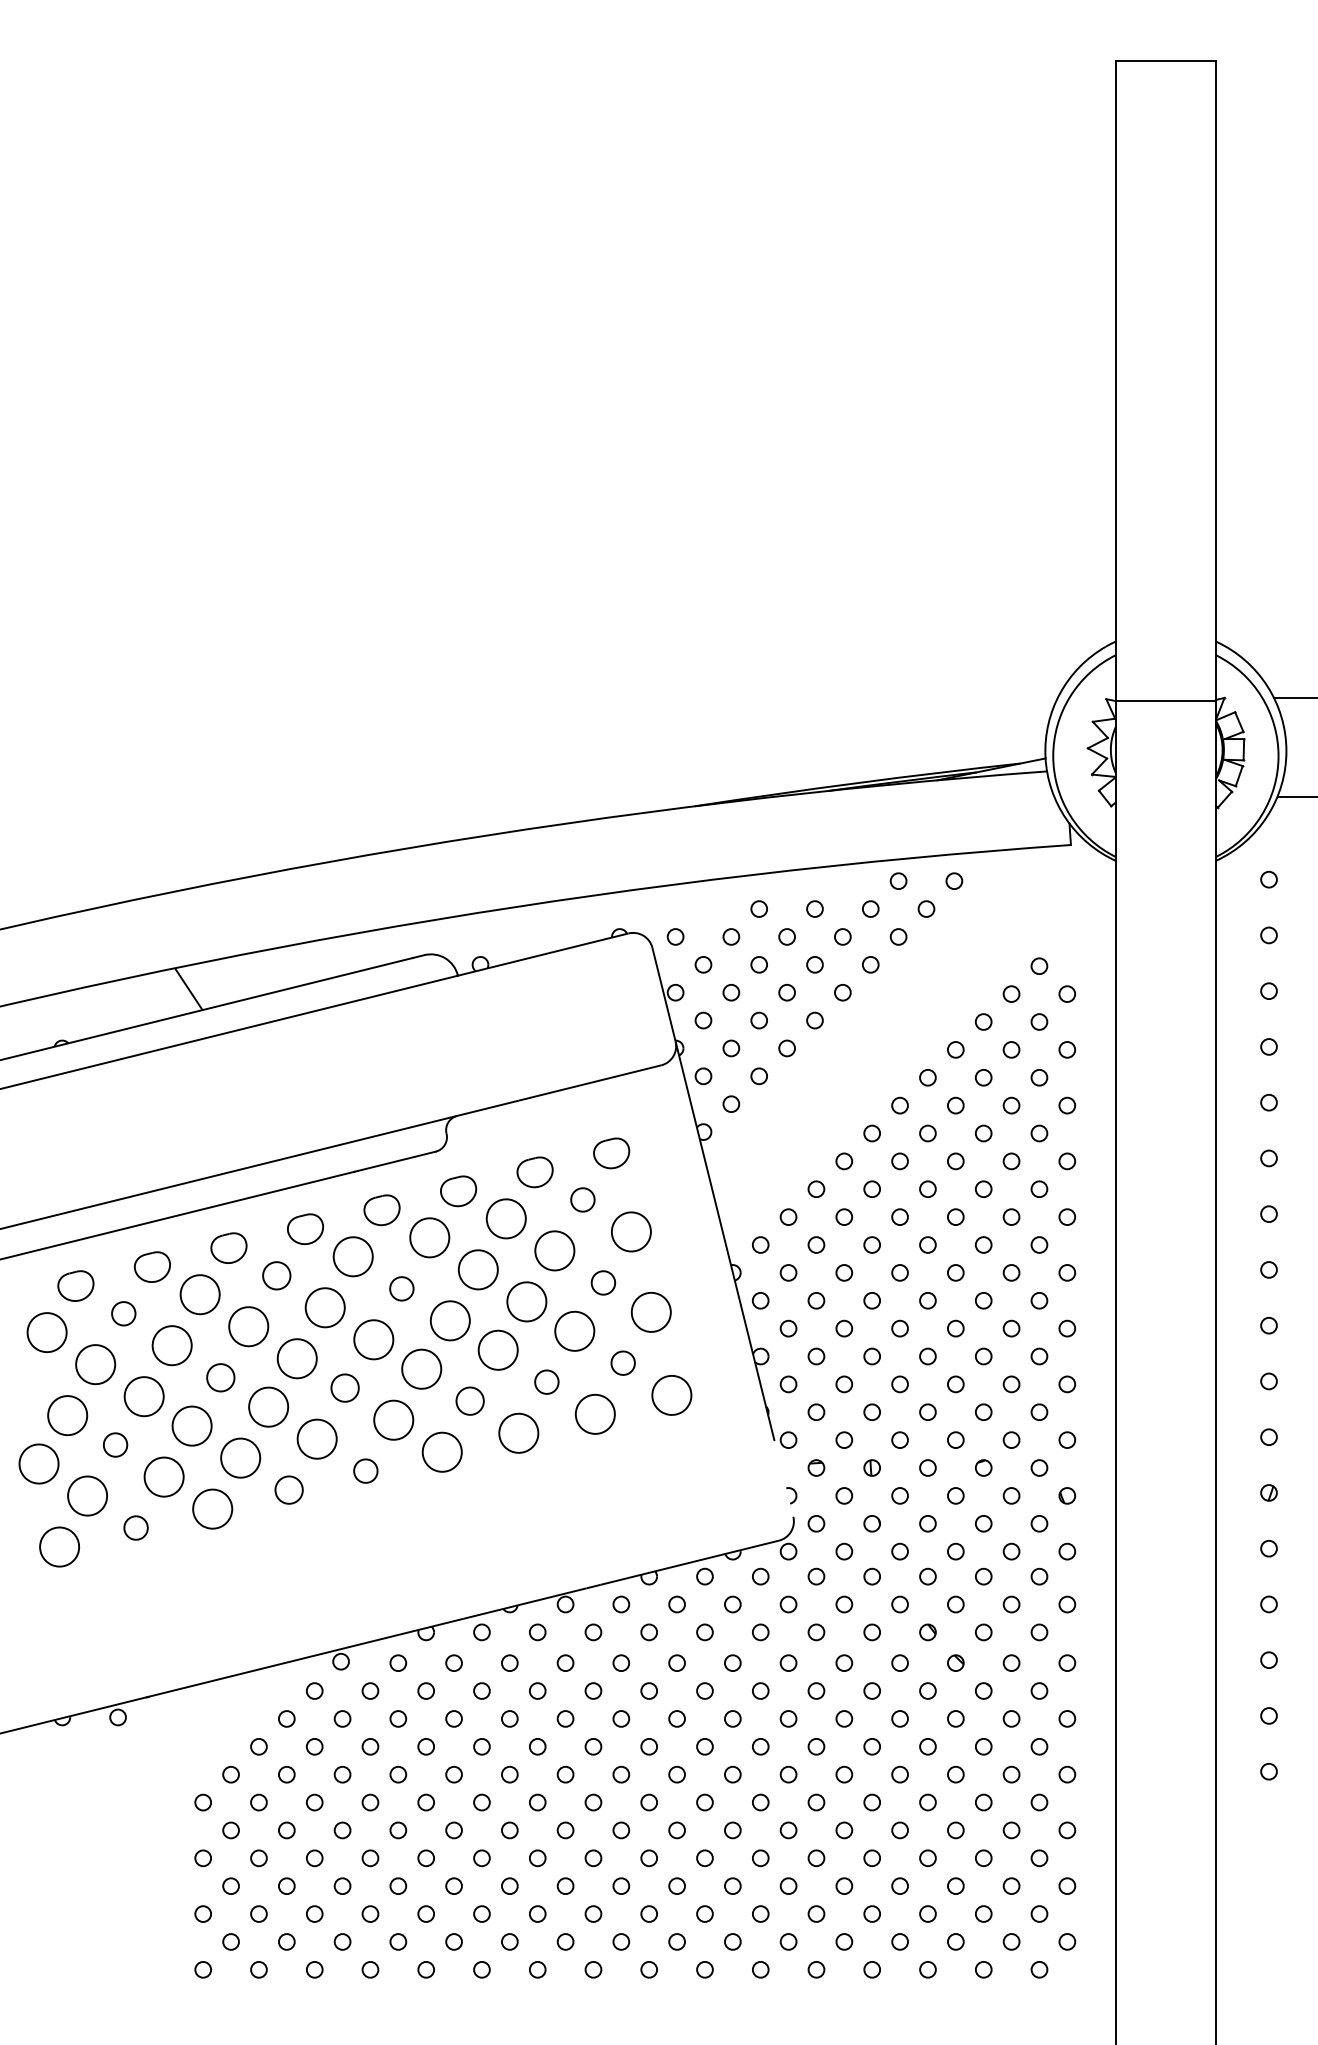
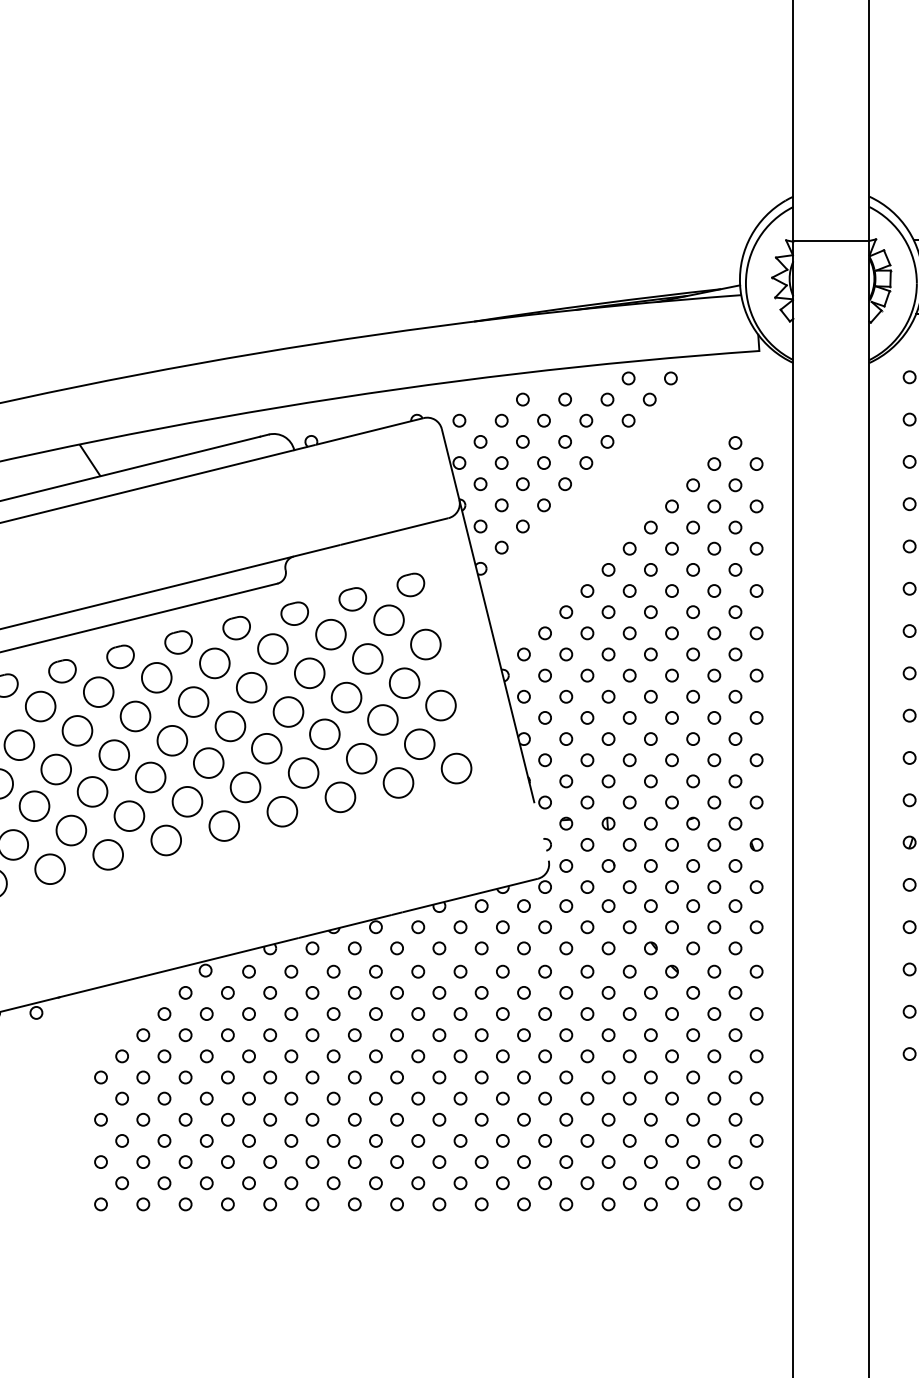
part: (582, 1199) -> (388, 619), size x1.67
part: (276, 1275) -> (156, 677), size x1.43
part: (603, 1282) -> (404, 682), size x1.67
part: (401, 1288) -> (251, 687), size x1.67
part: (123, 1313) -> (40, 706), size x1.67
part: (622, 1362) -> (419, 743), size x1.67
part: (220, 1377) -> (114, 754), size x1.43
part: (546, 1381) -> (361, 758), size x1.67
part: (344, 1387) -> (208, 762), size x1.43
part: (469, 1400) -> (303, 772), size x1.43
part: (115, 1444) -> (34, 805), size x1.67
part: (365, 1470) -> (224, 825), size x1.67
part: (288, 1489) -> (165, 839), size x1.43
part: (135, 1527) -> (49, 868), size x1.67

